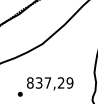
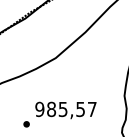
text: (49, 82) -> (65, 108), 837,29 -> 985,57

